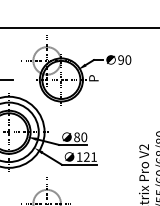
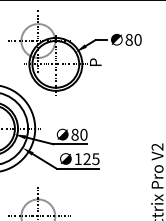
text: (121, 59) -> (129, 39), 90 -> 80
text: (93, 156) -> (95, 158), 121 -> 125

